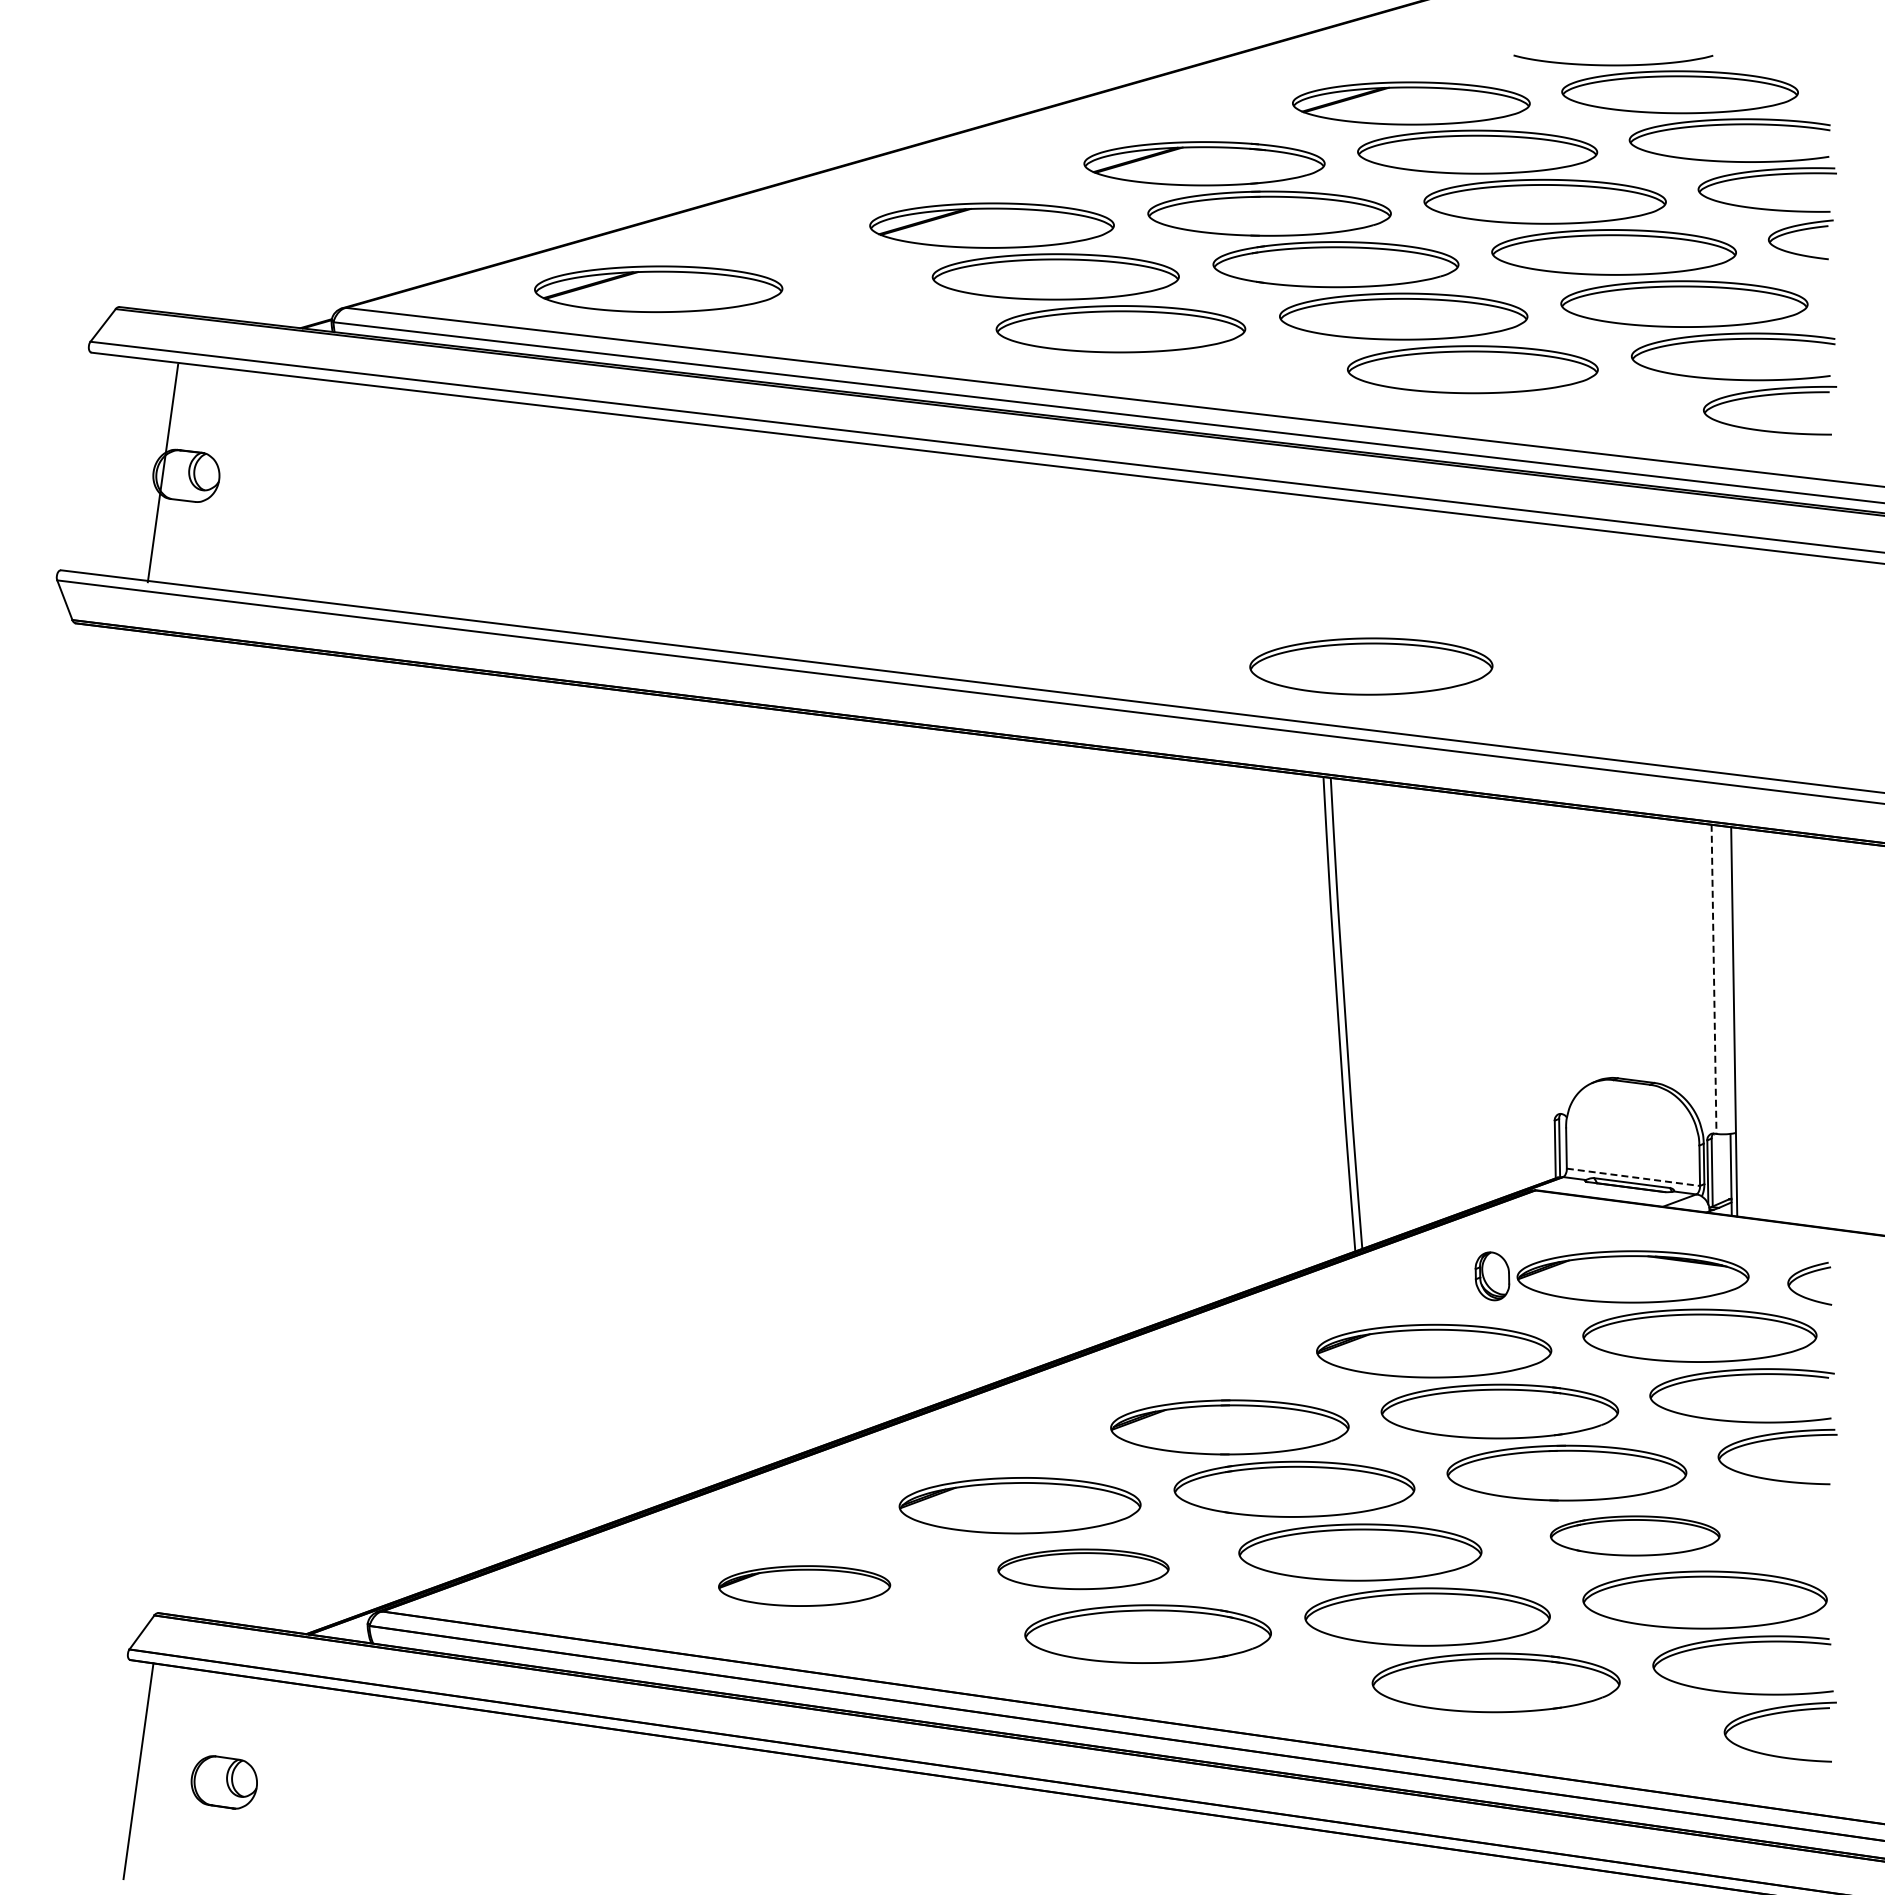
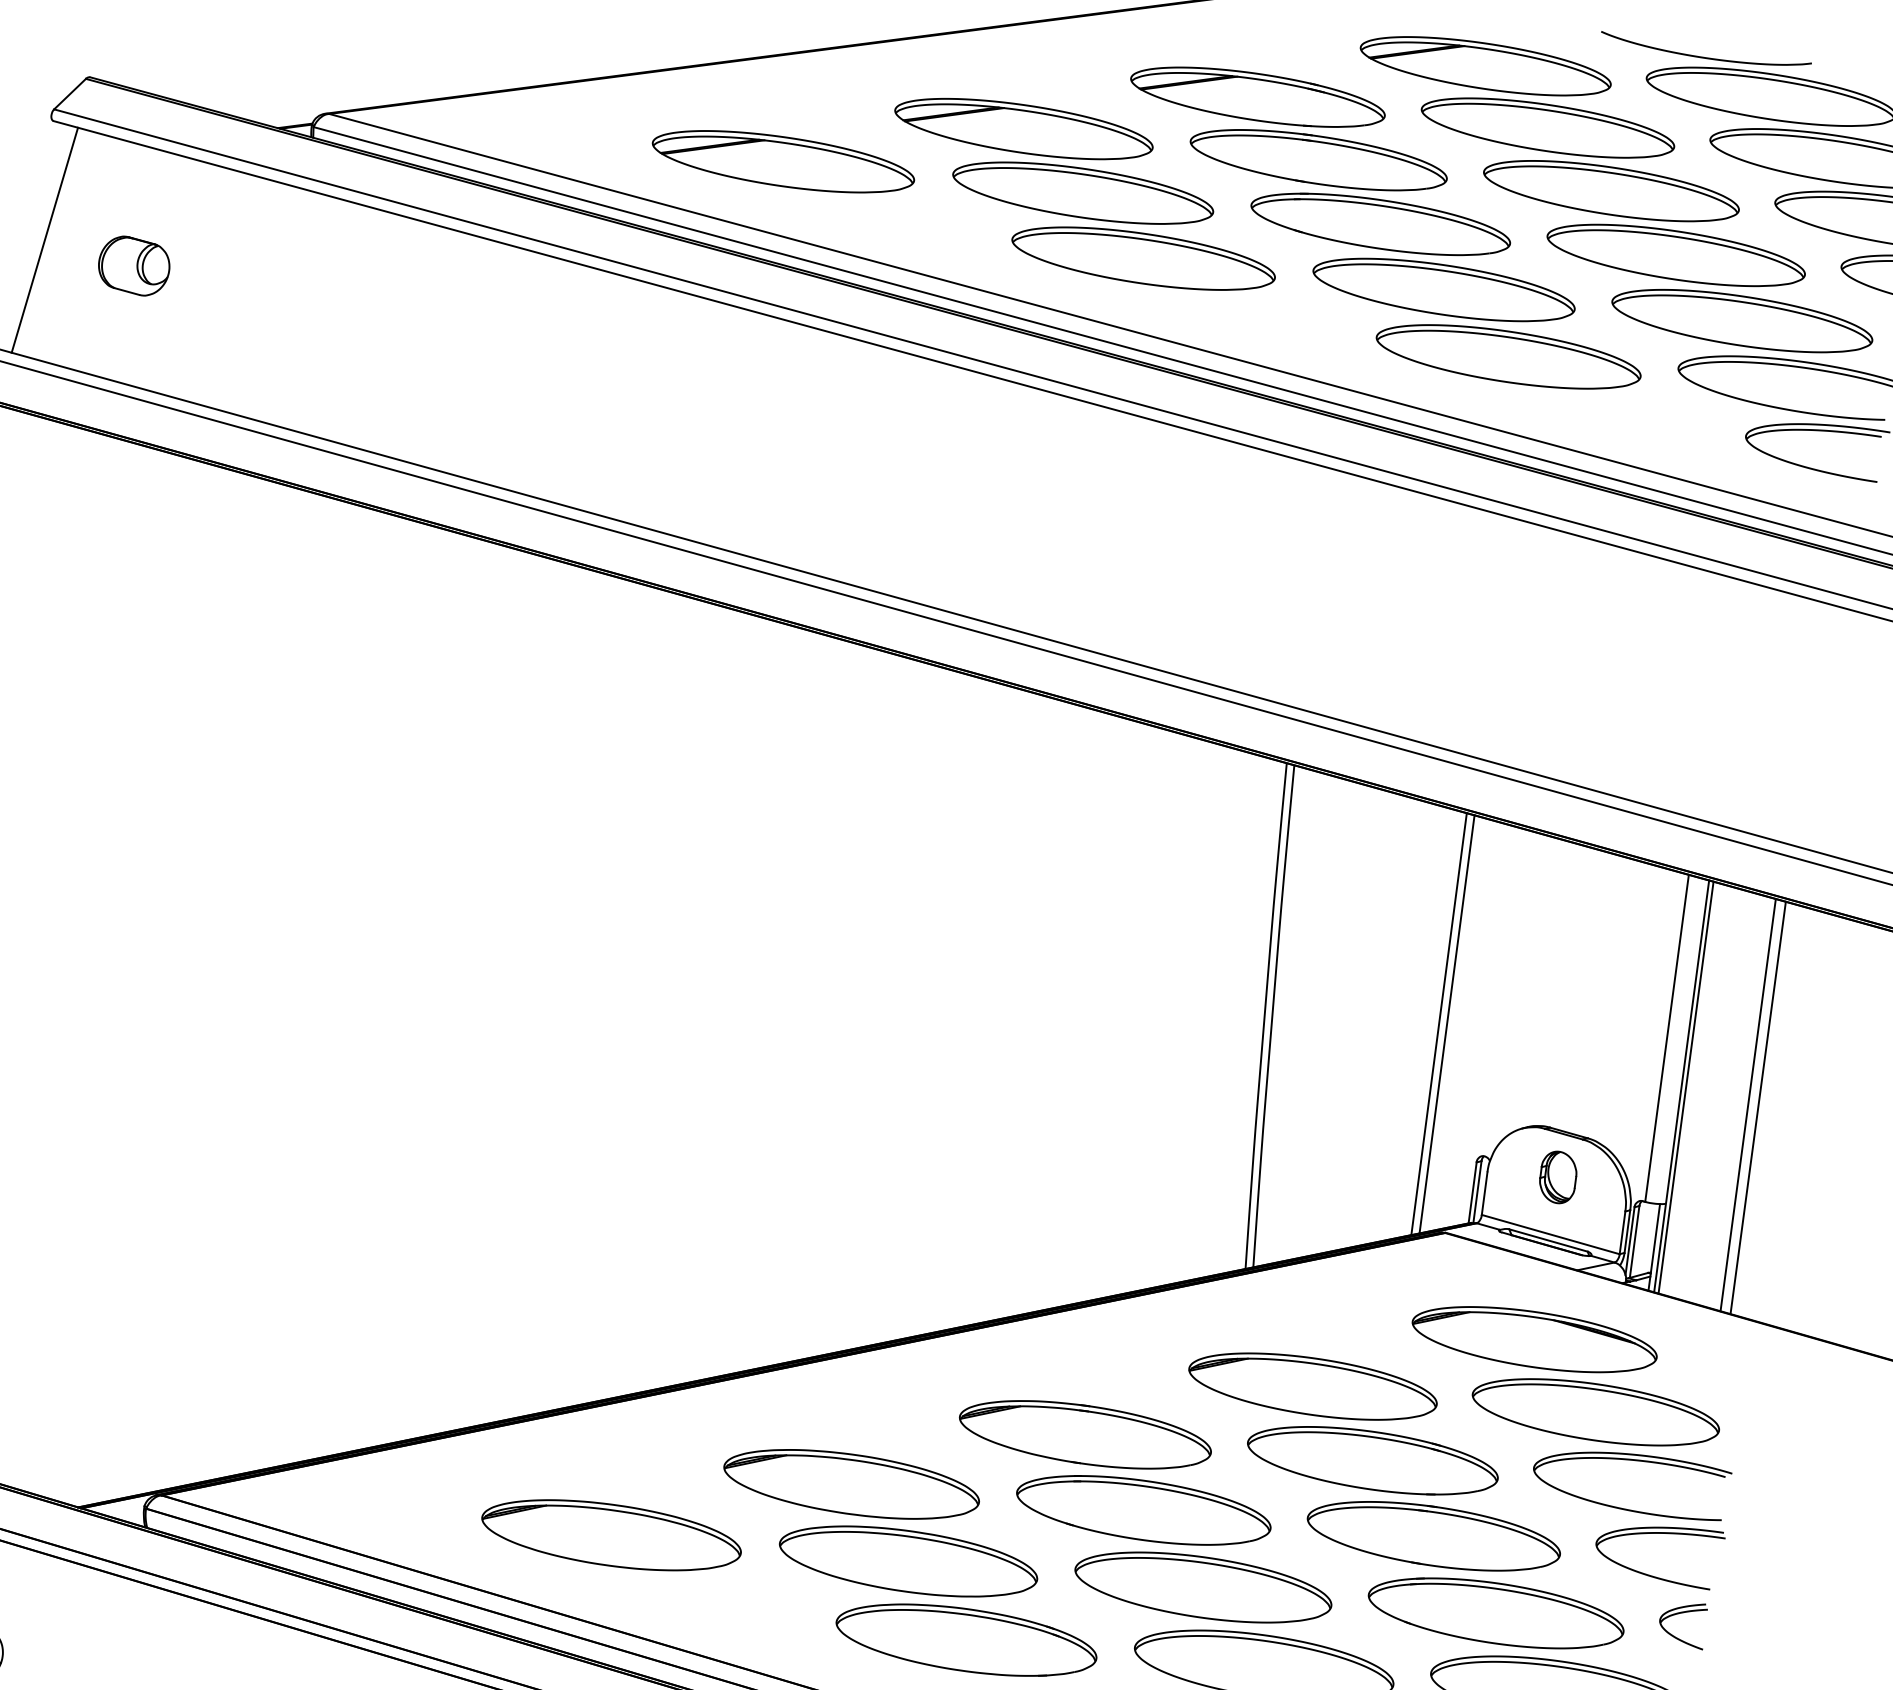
part: (658, 288) -> (783, 160), moved
line: (162, 473) -> (44, 240), moved
part: (1371, 666) -> (1354, 654), removed
line: (1714, 979) -> (1667, 1038), dashed -> solid
line: (1507, 996) -> (1446, 1023), added
line: (1500, 997) -> (1438, 1023), added
line: (1738, 1022) -> (1686, 1087), added
line: (1798, 1029) -> (1748, 1104), added
line: (1808, 1031) -> (1758, 1108), added
line: (1633, 1177) -> (1550, 1234), dashed -> solid
part: (1805, 1275) -> (1679, 1614), moved
part: (1492, 1276) -> (1558, 1177), moved
part: (1634, 1535) -> (1495, 1612), size x1.43
part: (1083, 1569) -> (908, 1561), size x1.43
part: (804, 1585) -> (611, 1534), size x1.43

